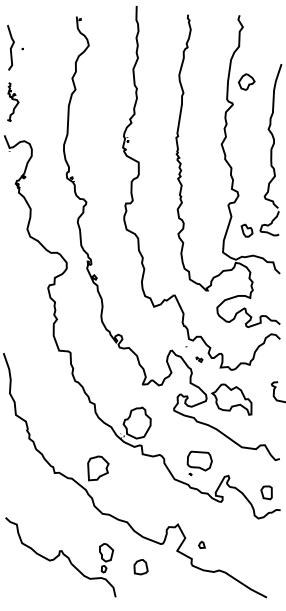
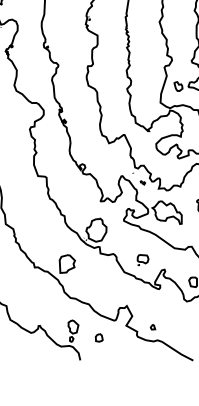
part: (199, 462) -> (142, 259), size x0.6
part: (201, 544) -> (152, 326), moved
part: (140, 567) -> (98, 338), size x0.7

